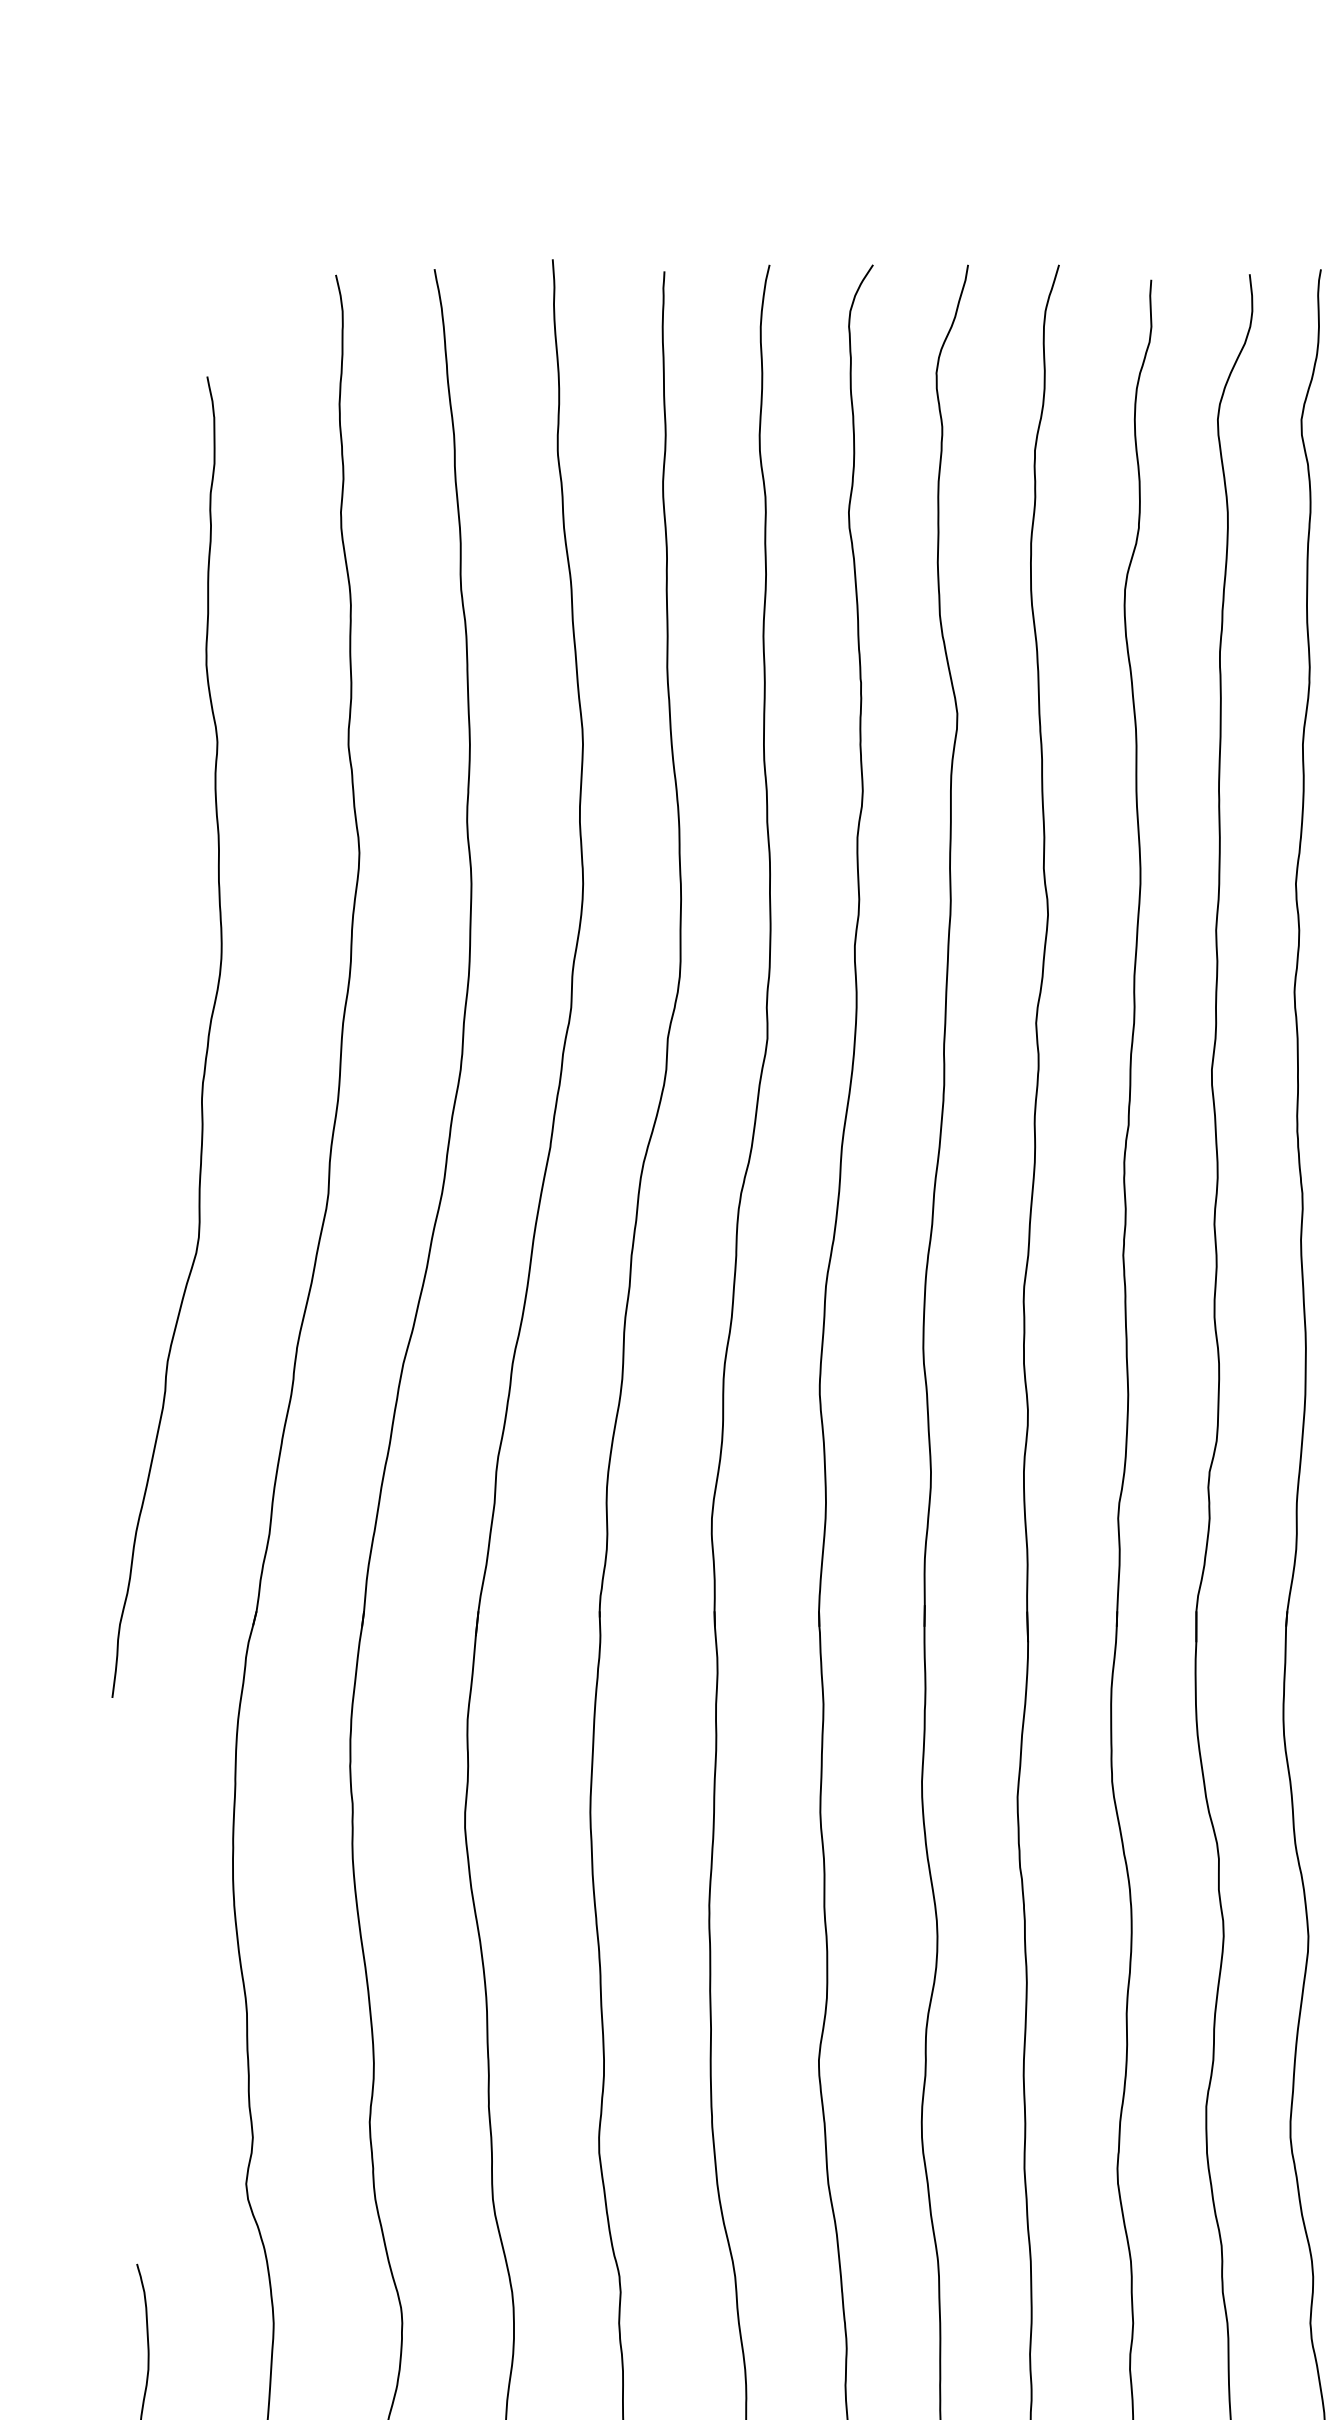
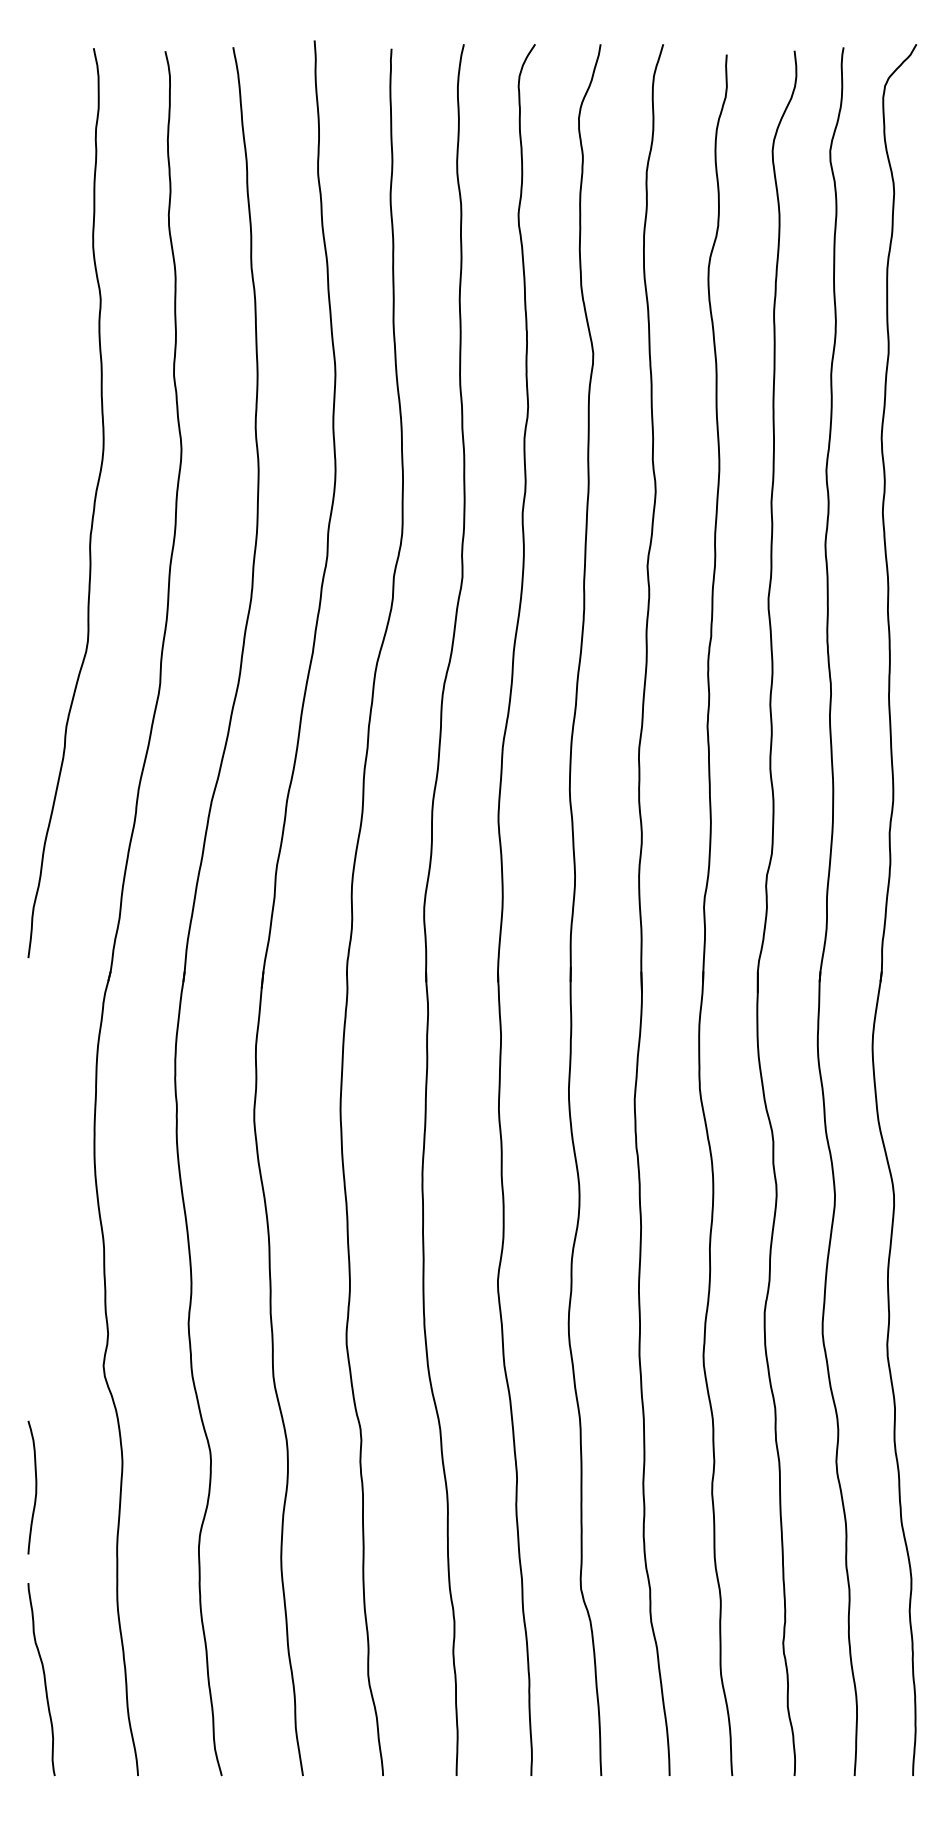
curve: (206, 1037) -> (93, 503), moved

